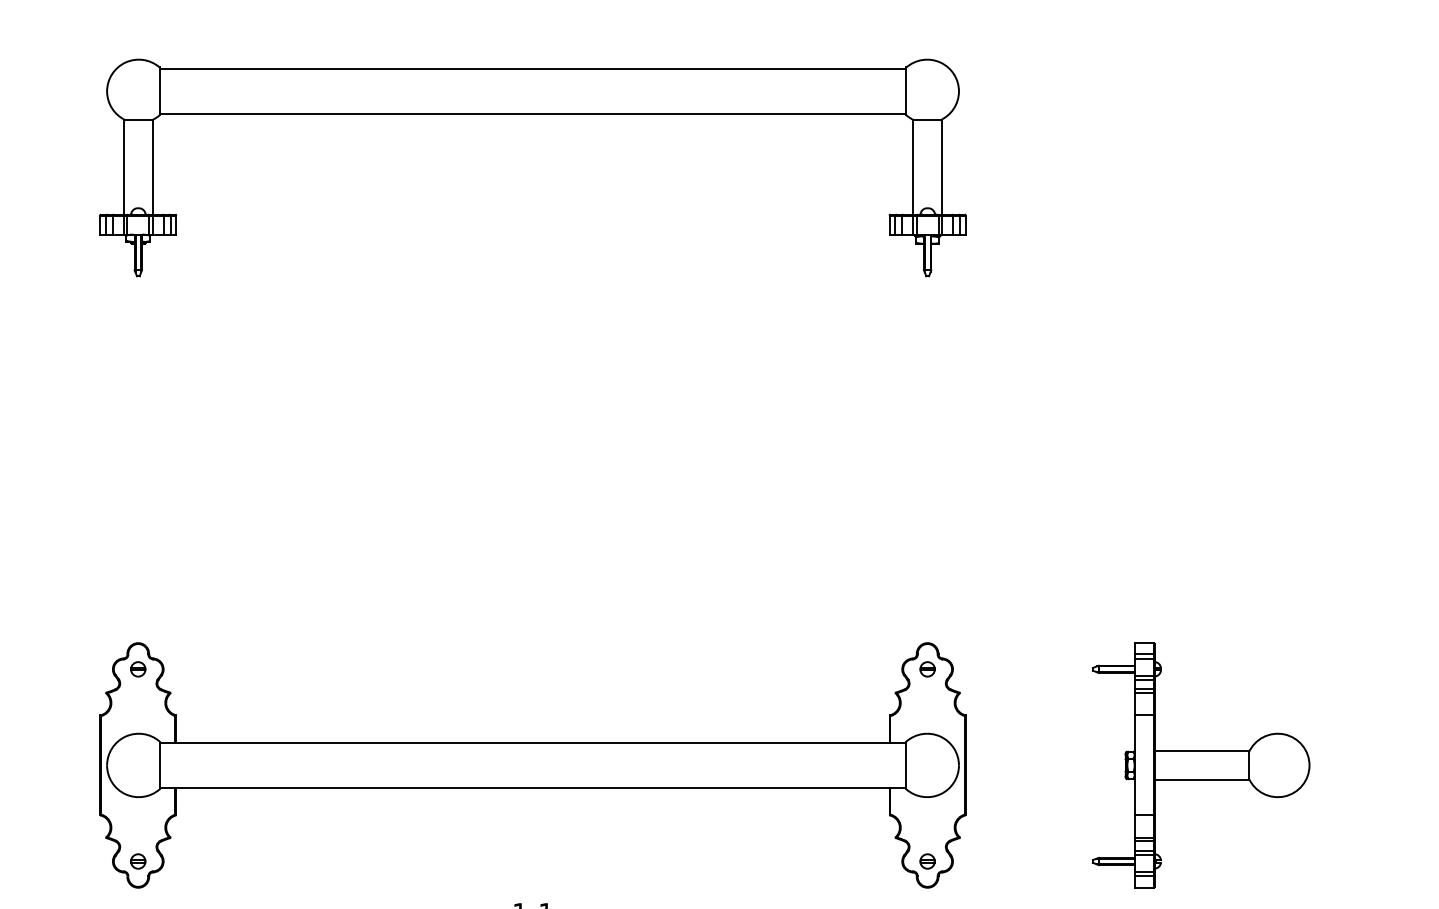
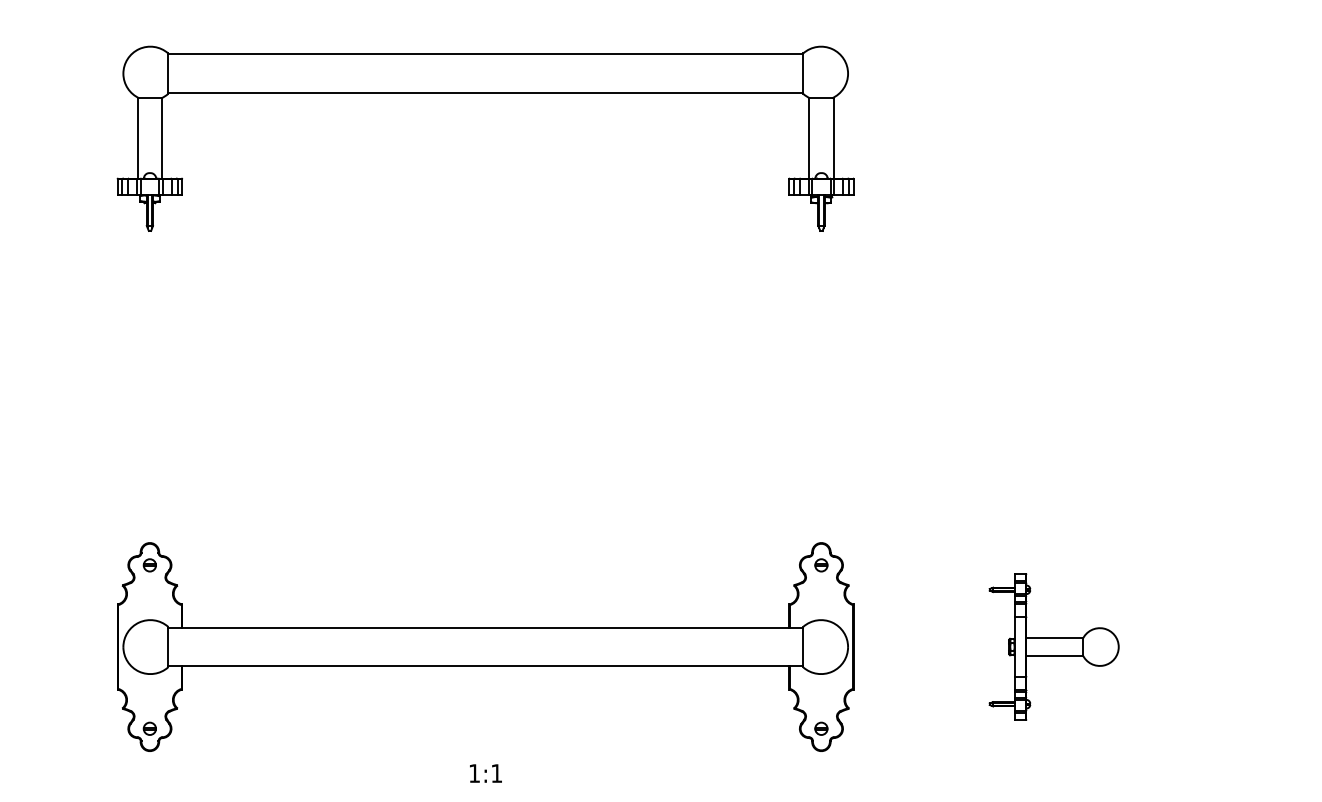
part: (1201, 764) -> (1054, 646), size x0.7

